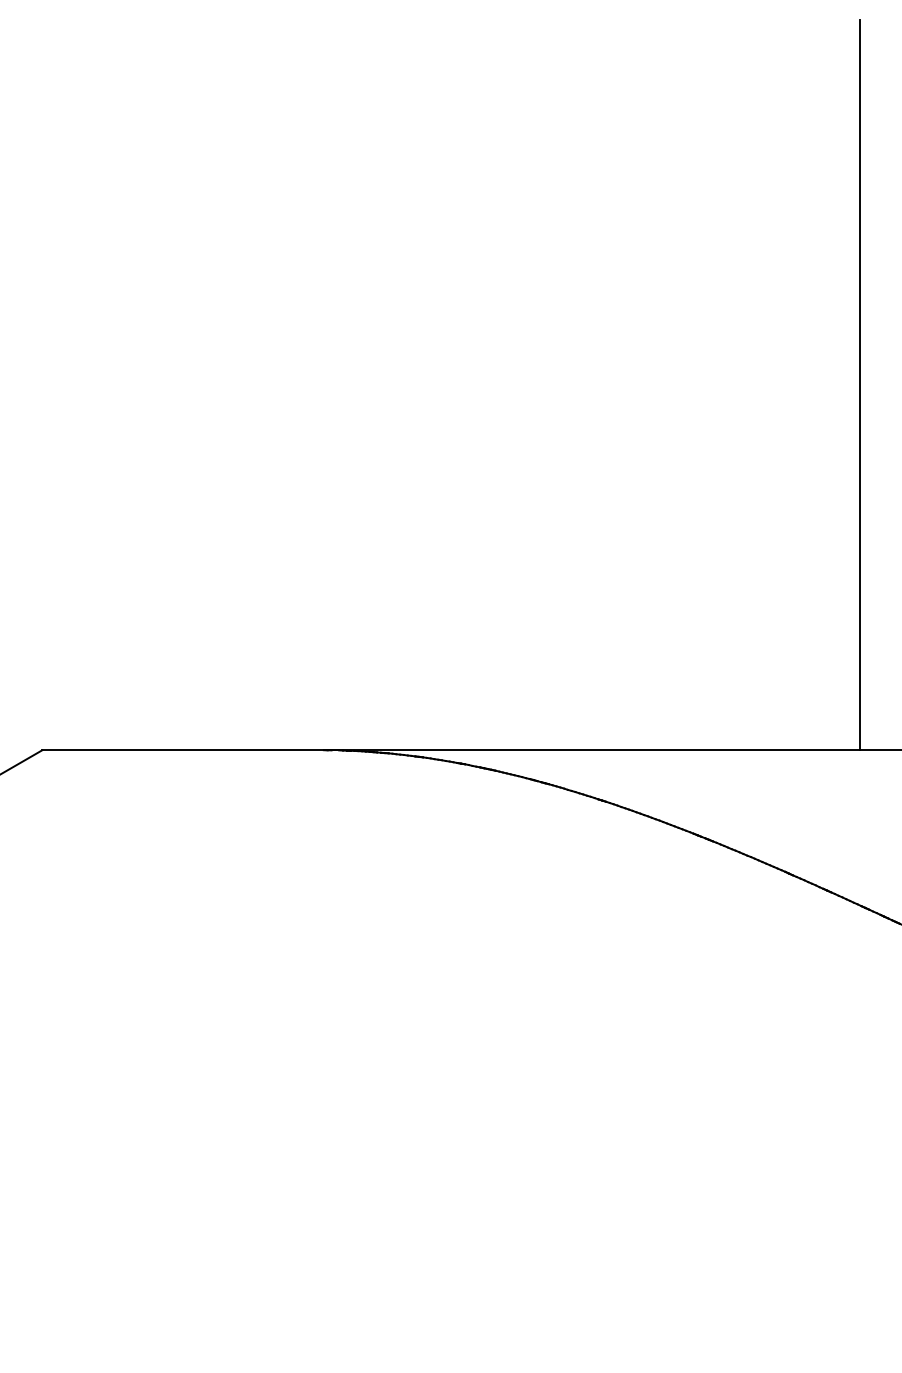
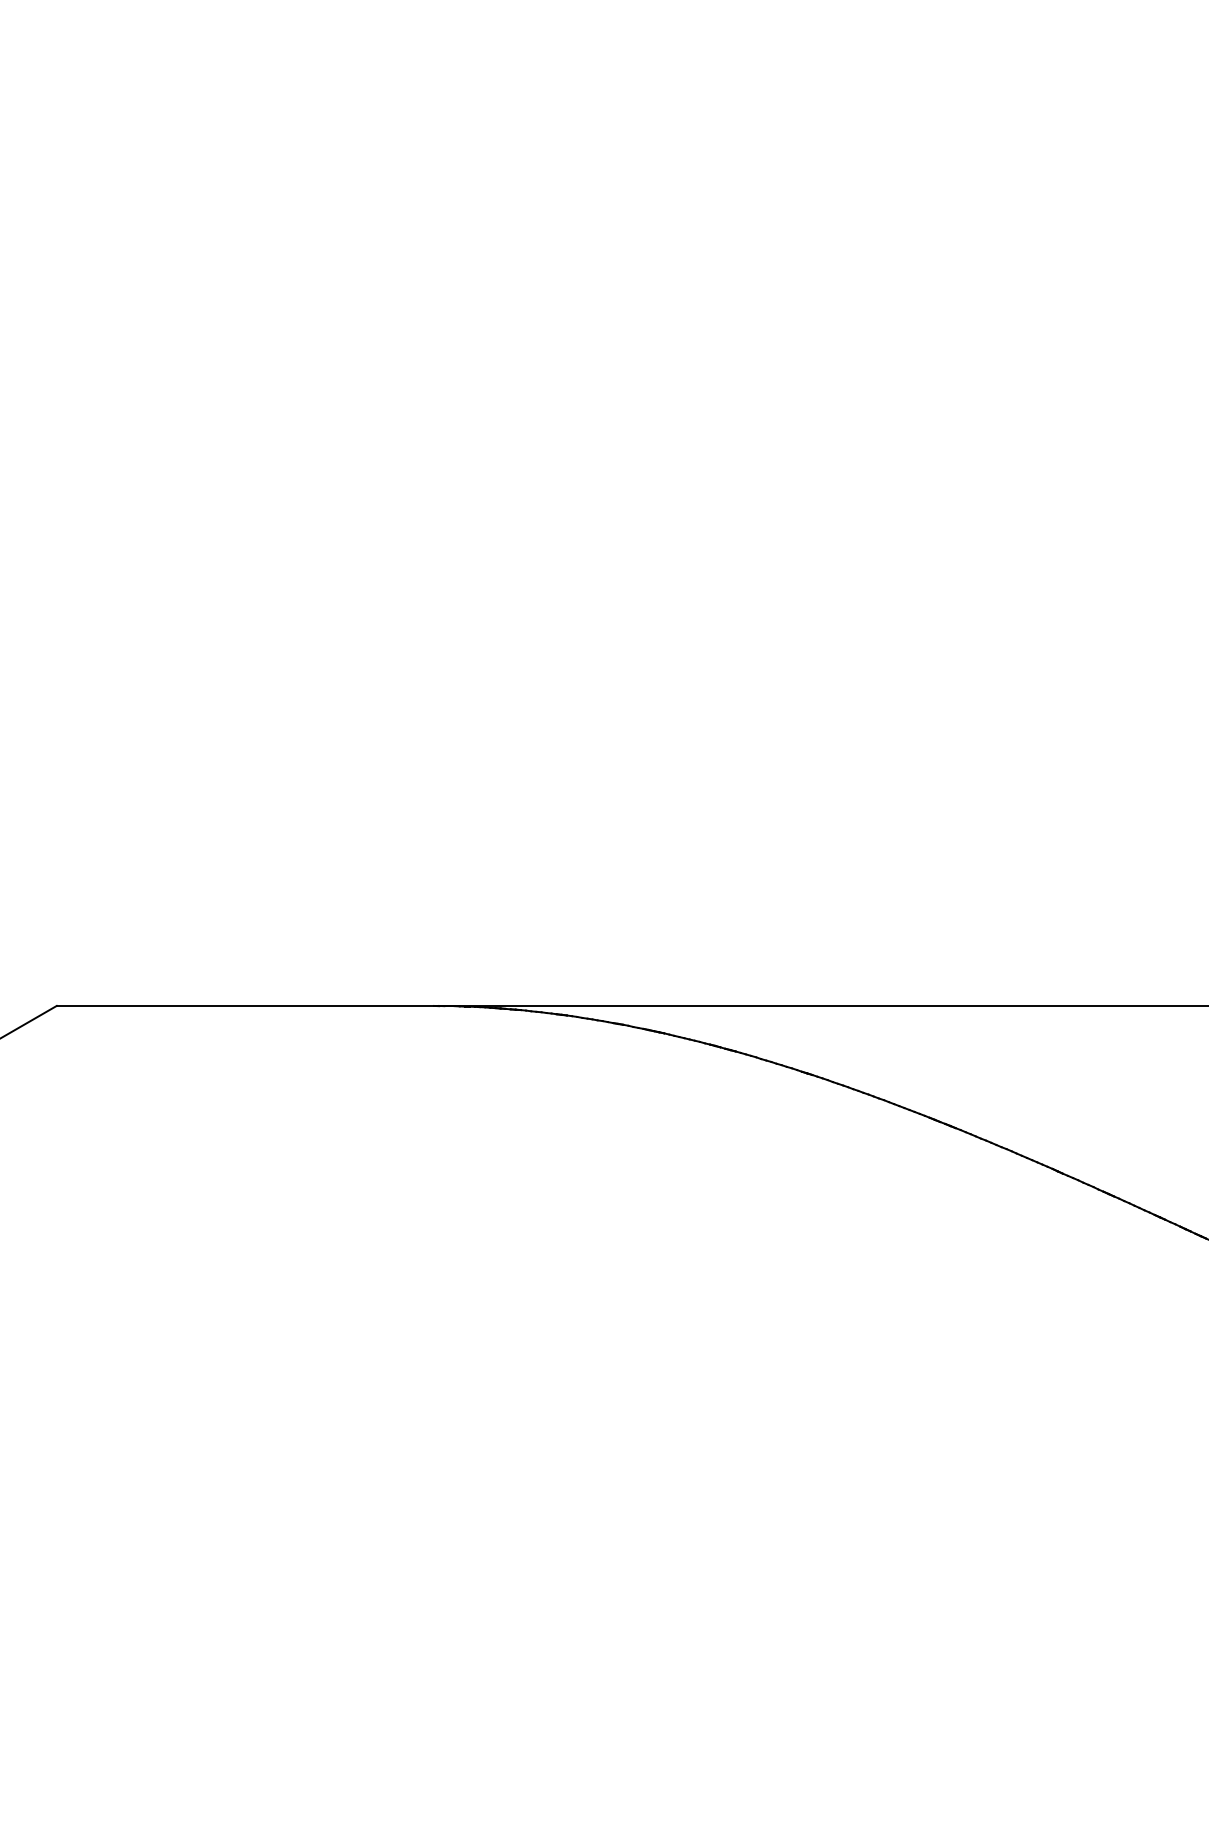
line: (859, 384) -> (1152, 515), removed

